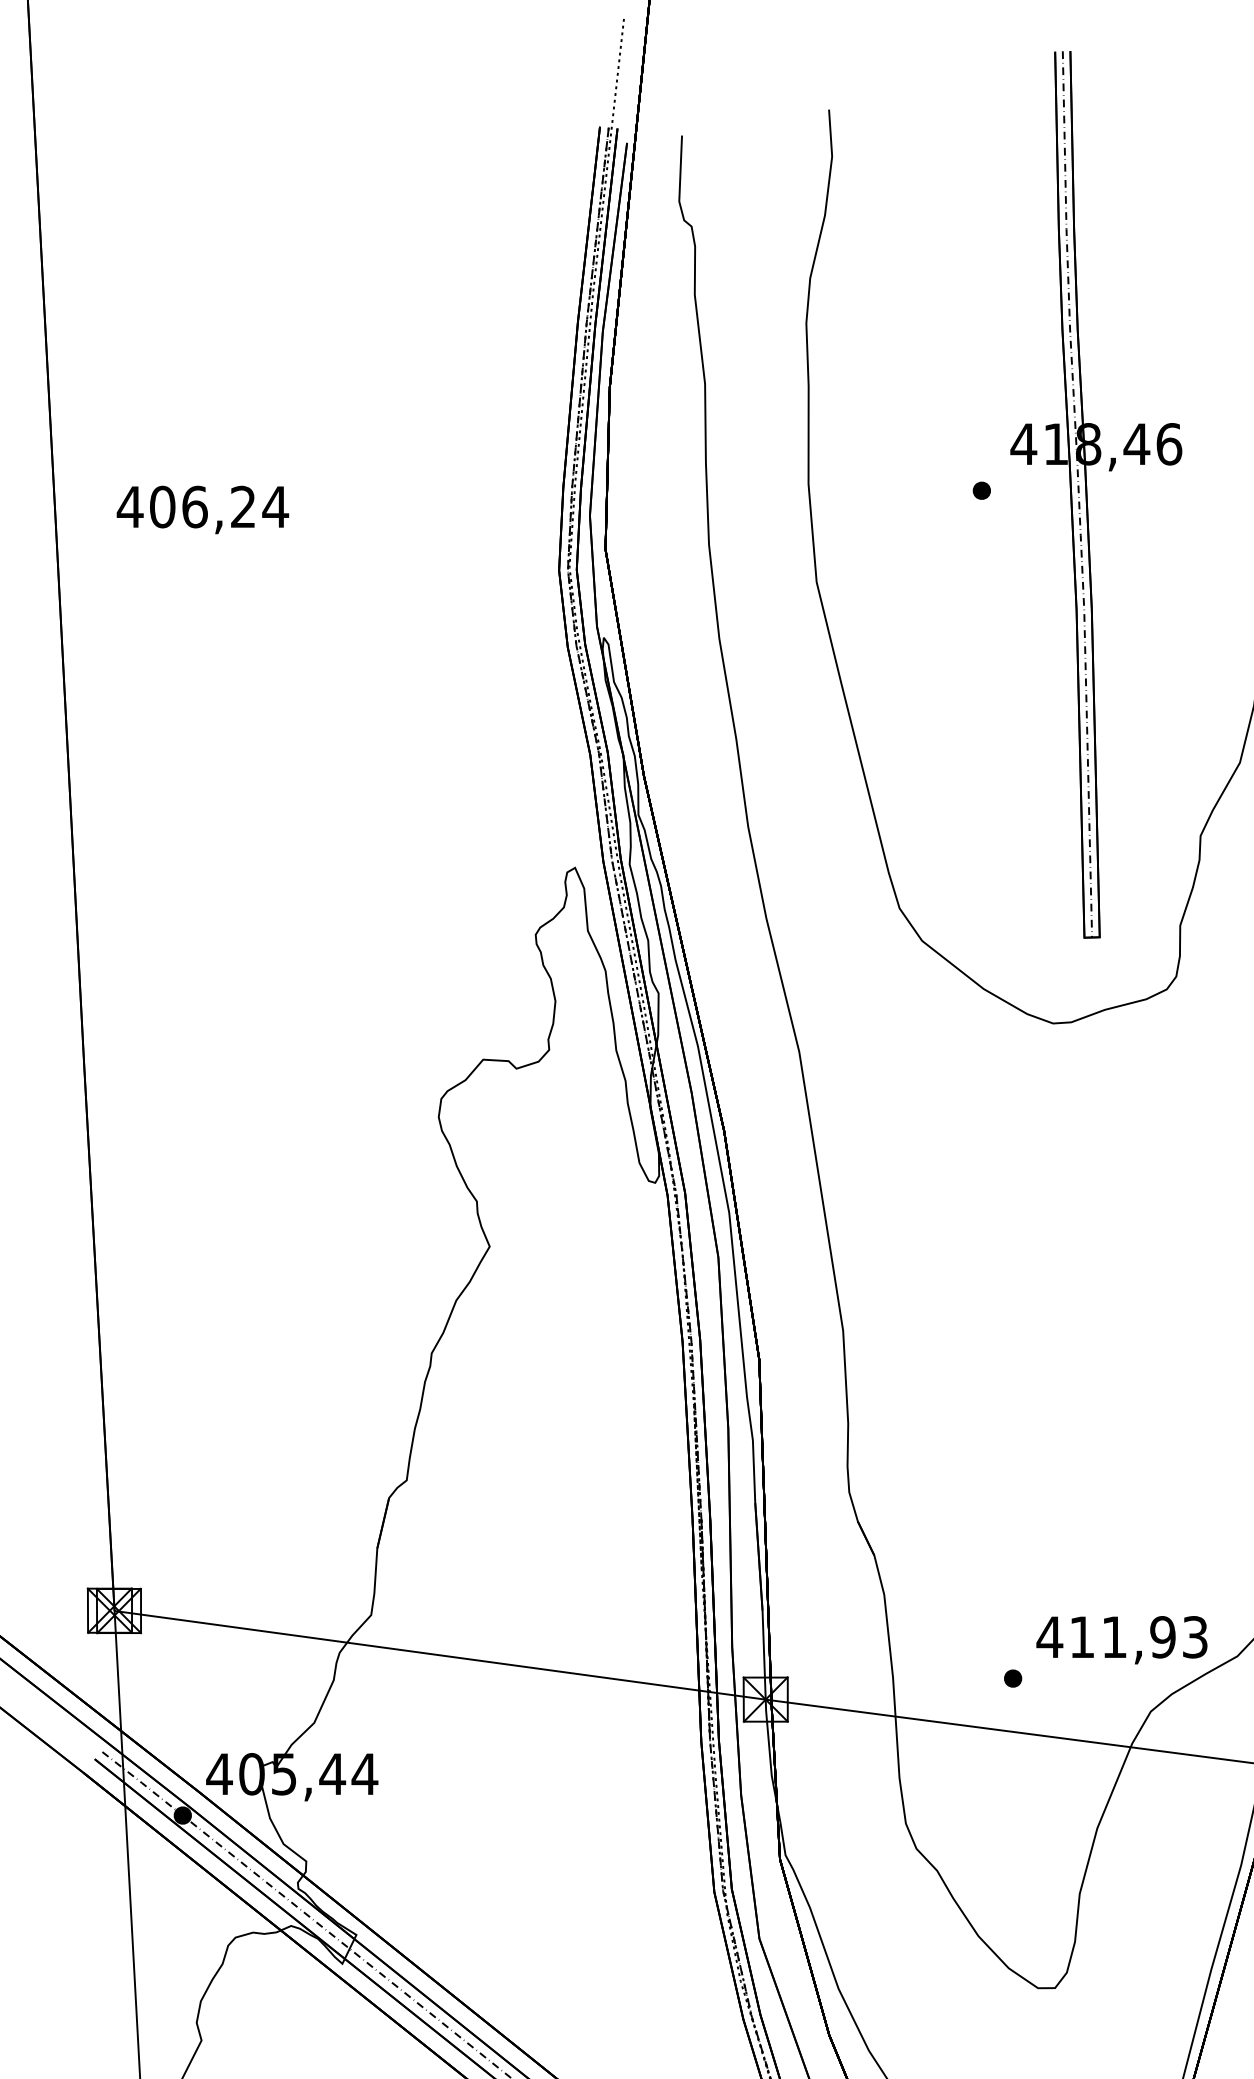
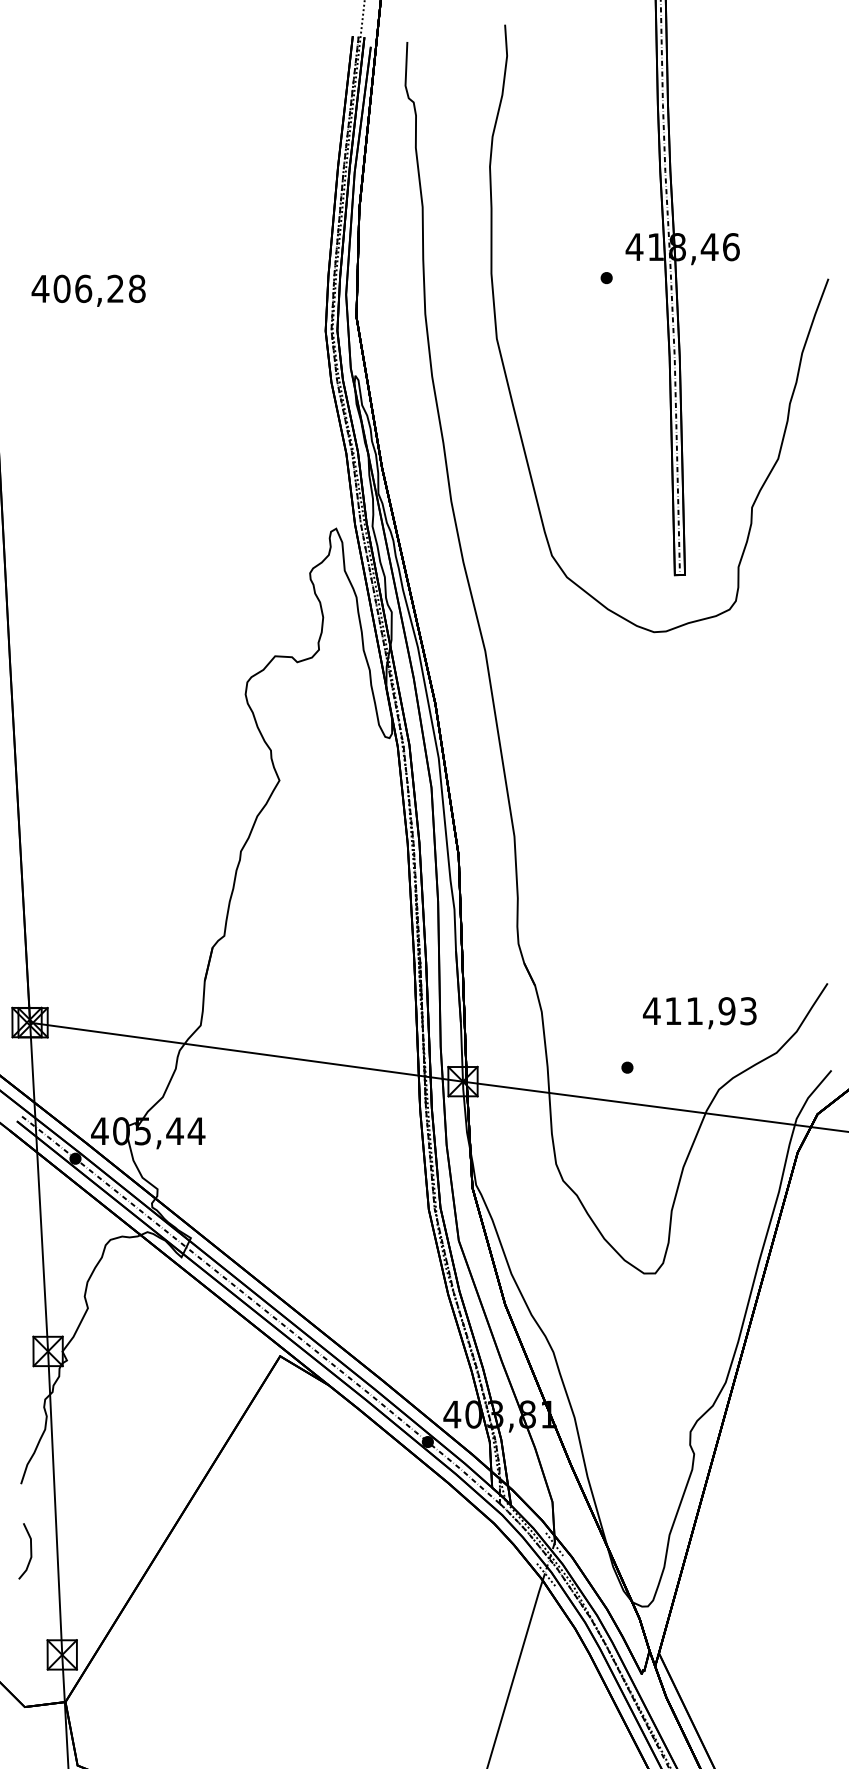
text: (276, 506) -> (137, 288), 406,24 -> 406,28
text: (1121, 1640) -> (699, 1013), moved

